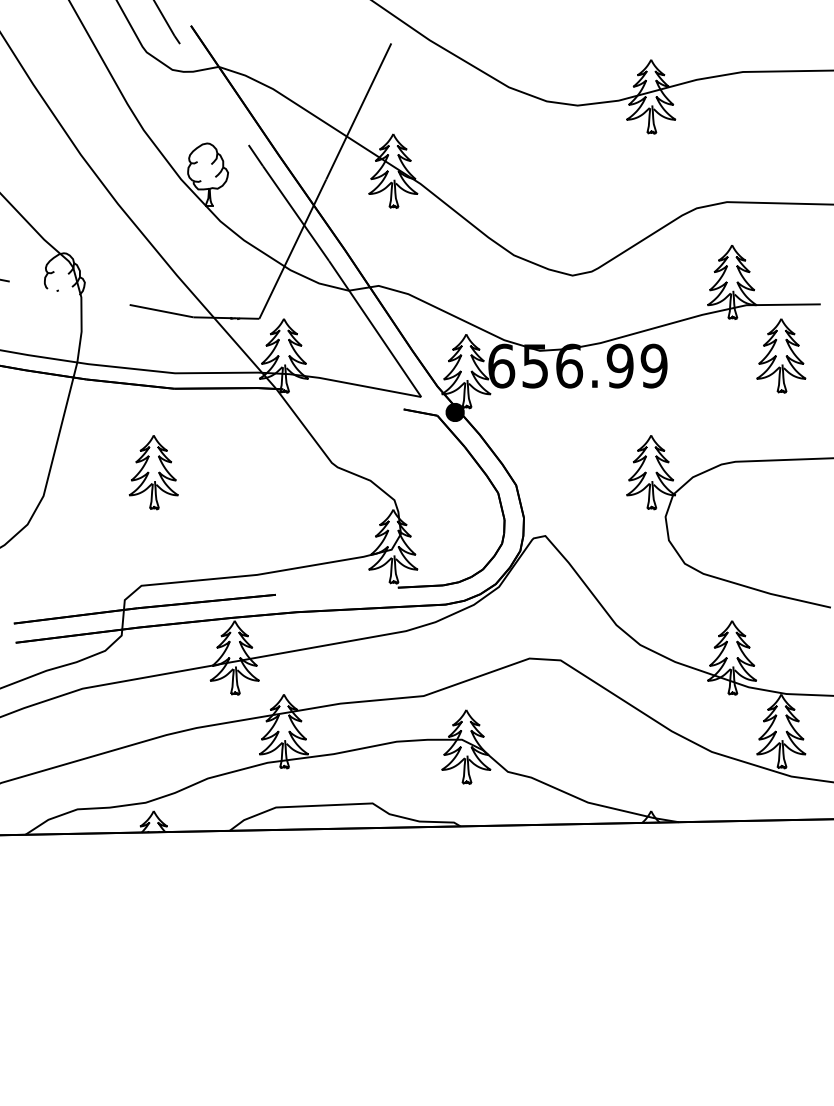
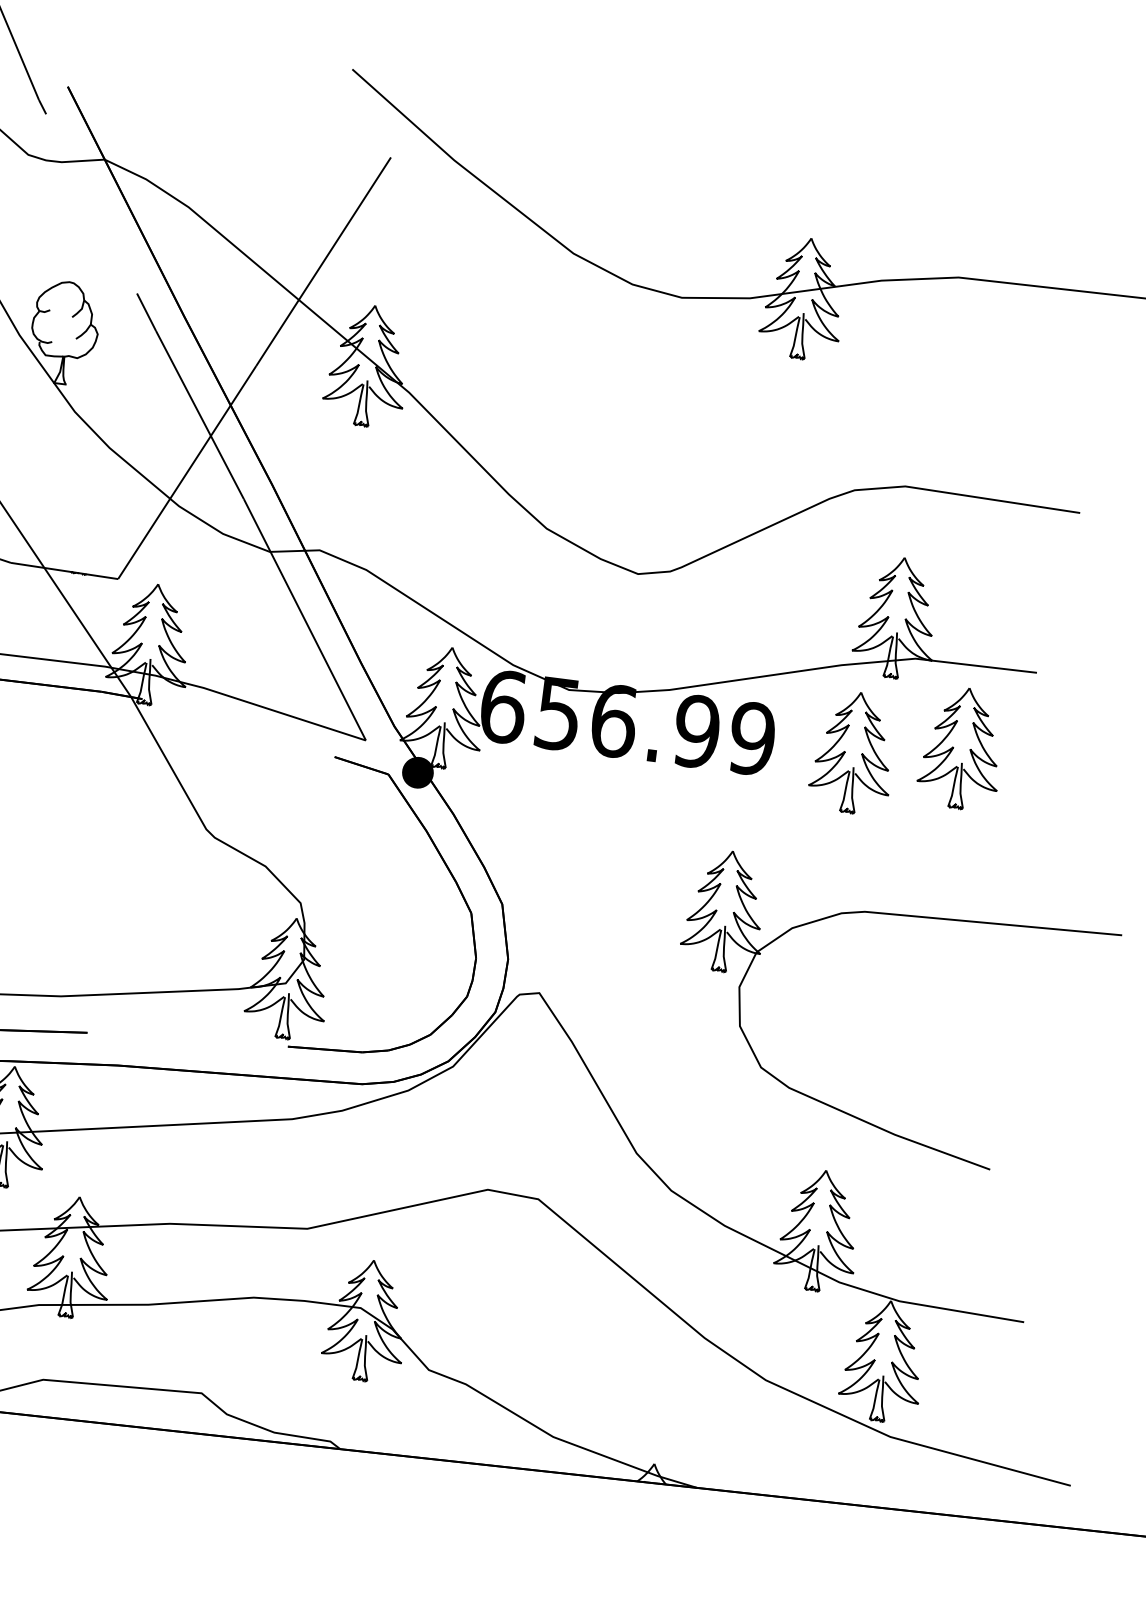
part: (716, 366) -> (853, 752), added

